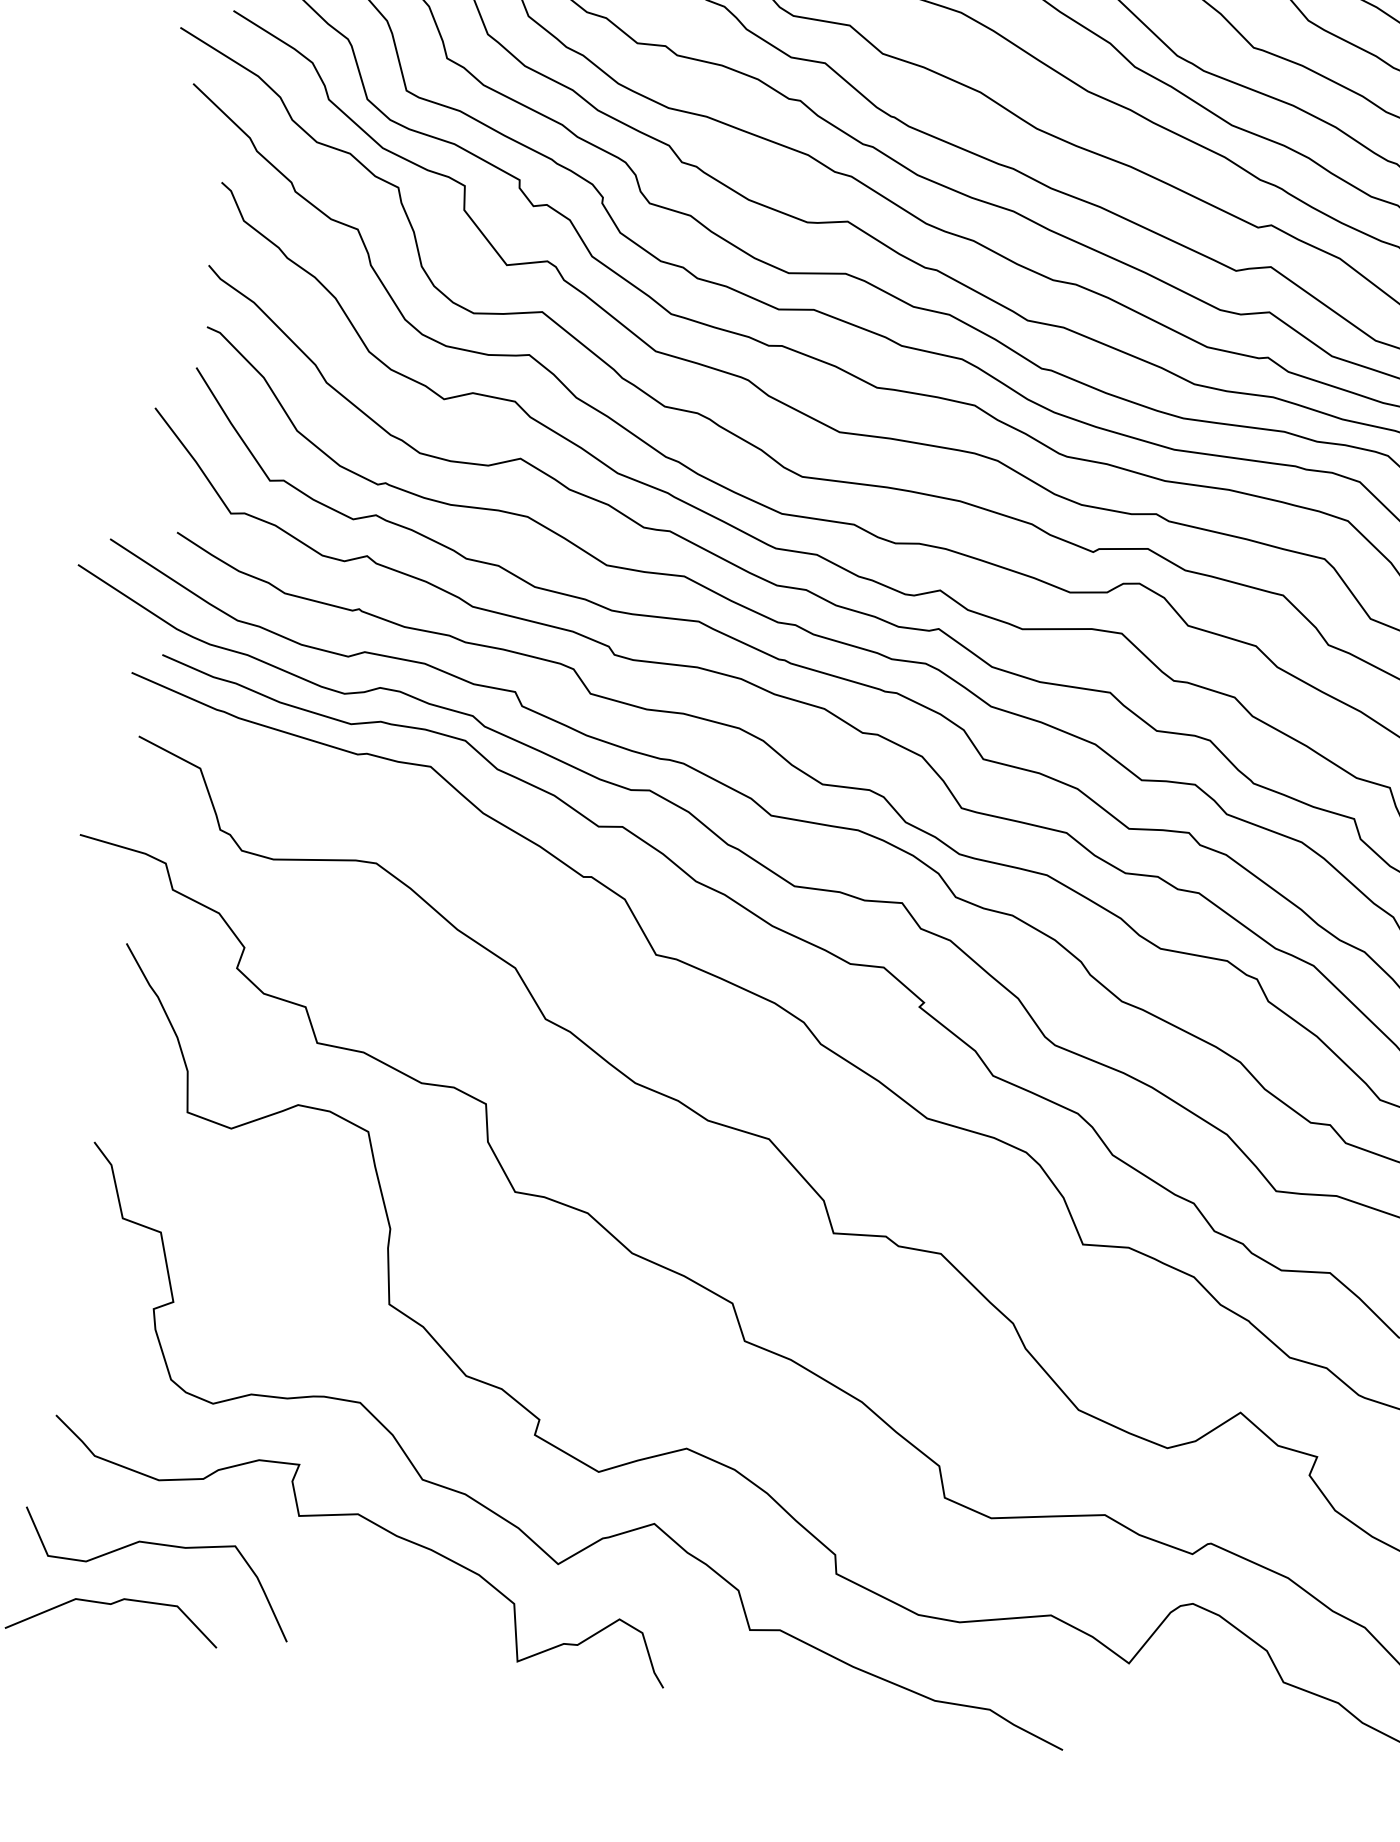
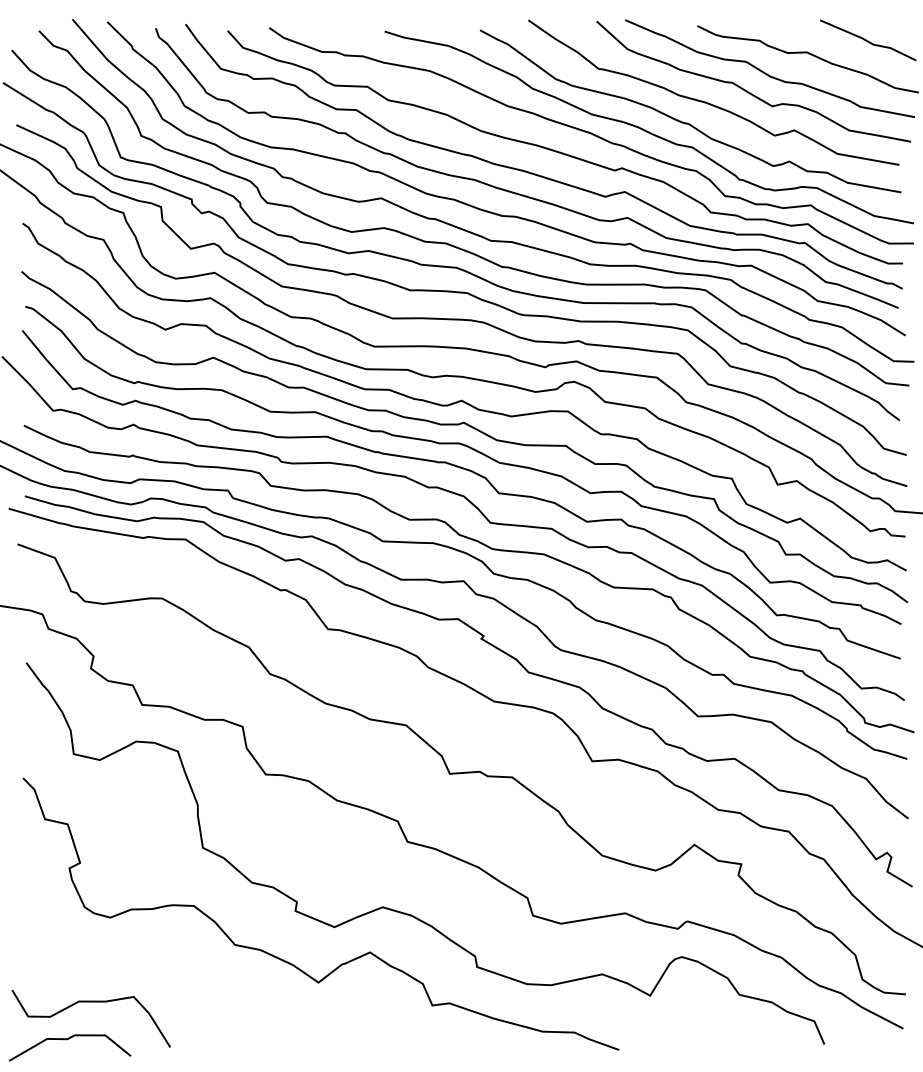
curve: (373, 1525) -> (210, 974), removed

